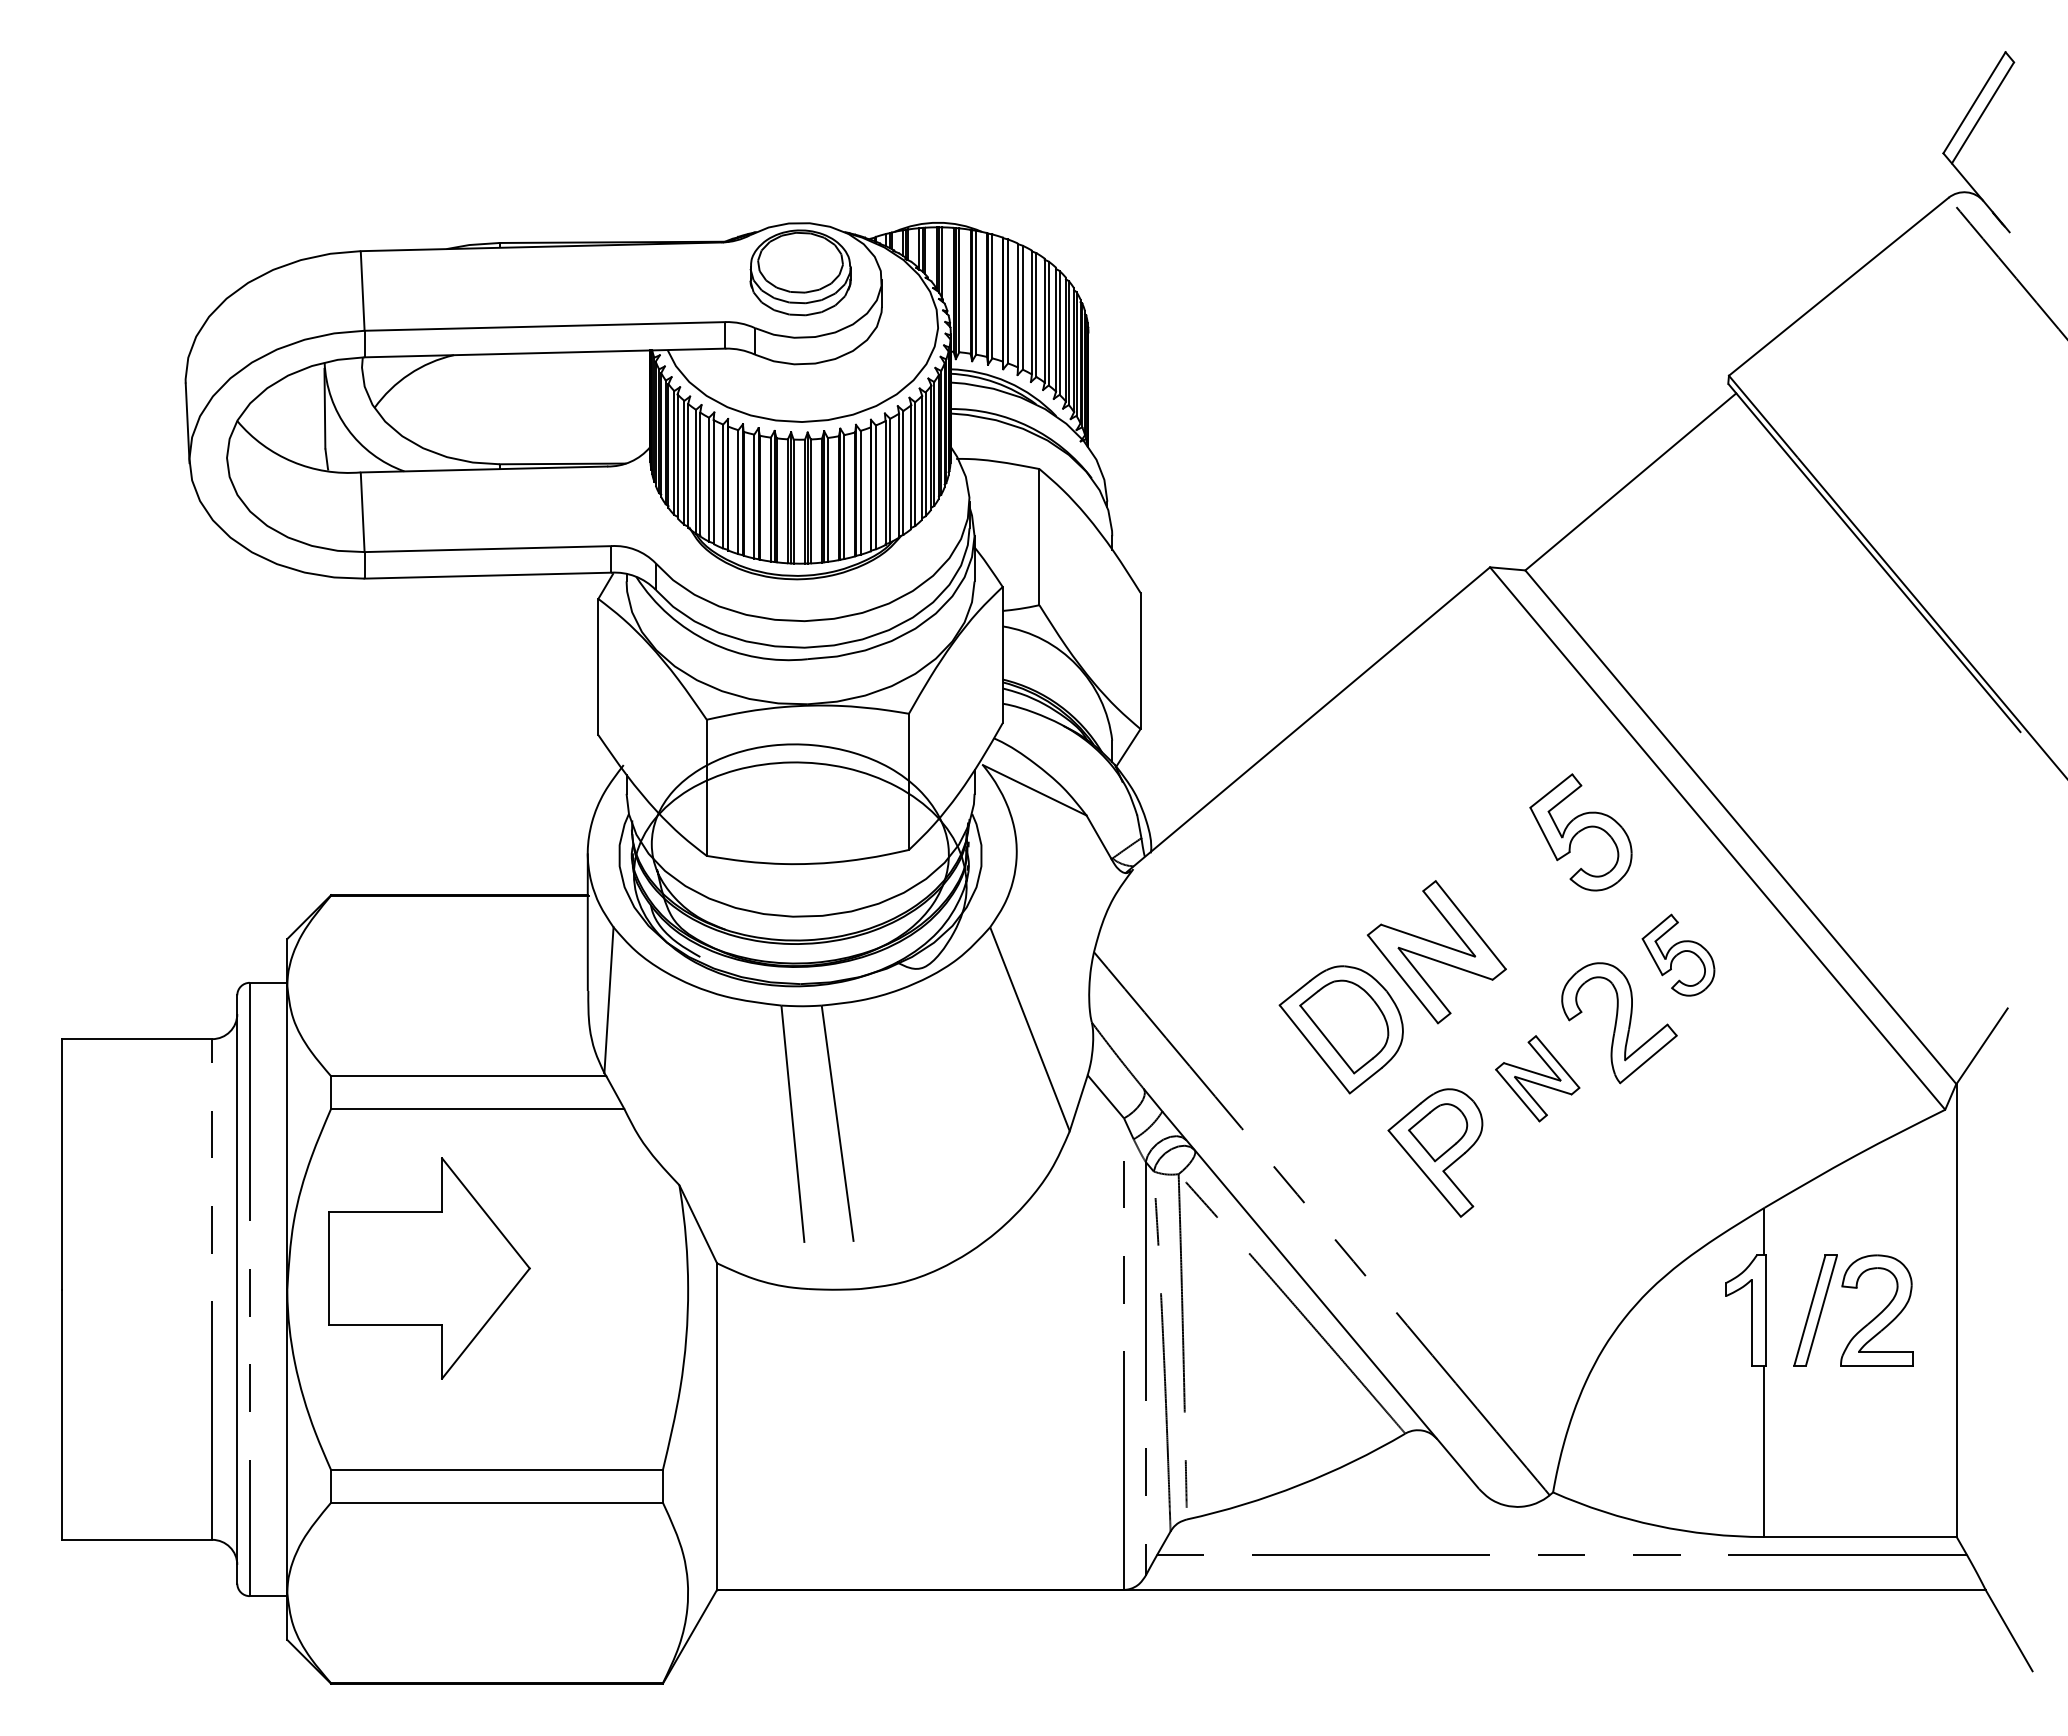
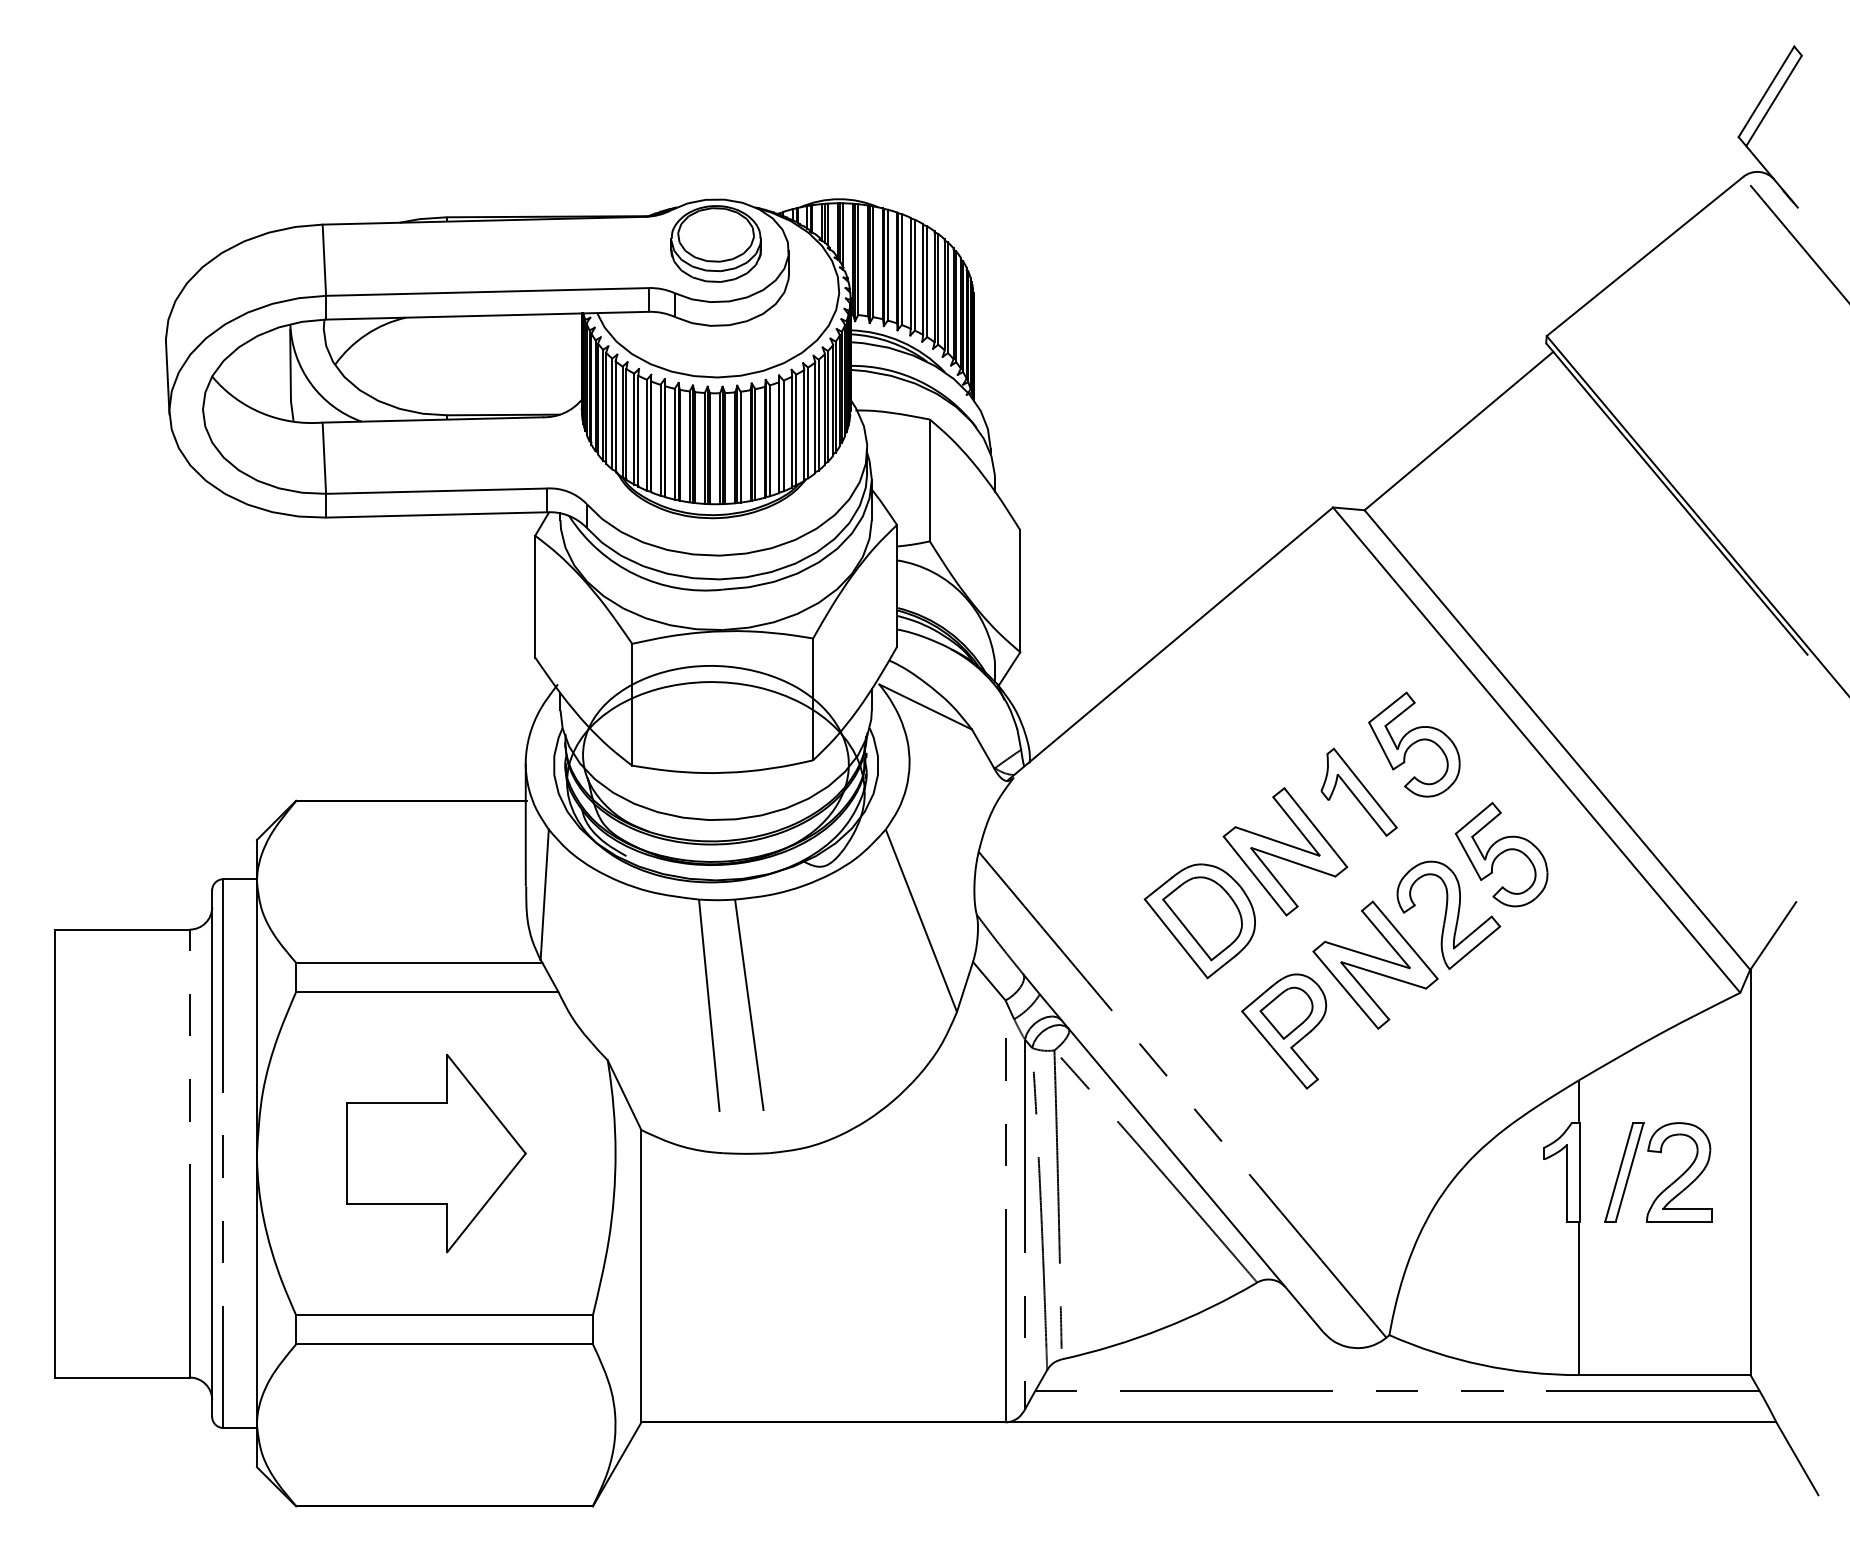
part: (1519, 885) -> (1359, 792), added
part: (1678, 954) -> (1501, 853), size x1.43
part: (1537, 1078) -> (1375, 964), size x1.67
part: (429, 1268) -> (436, 1153), moved

